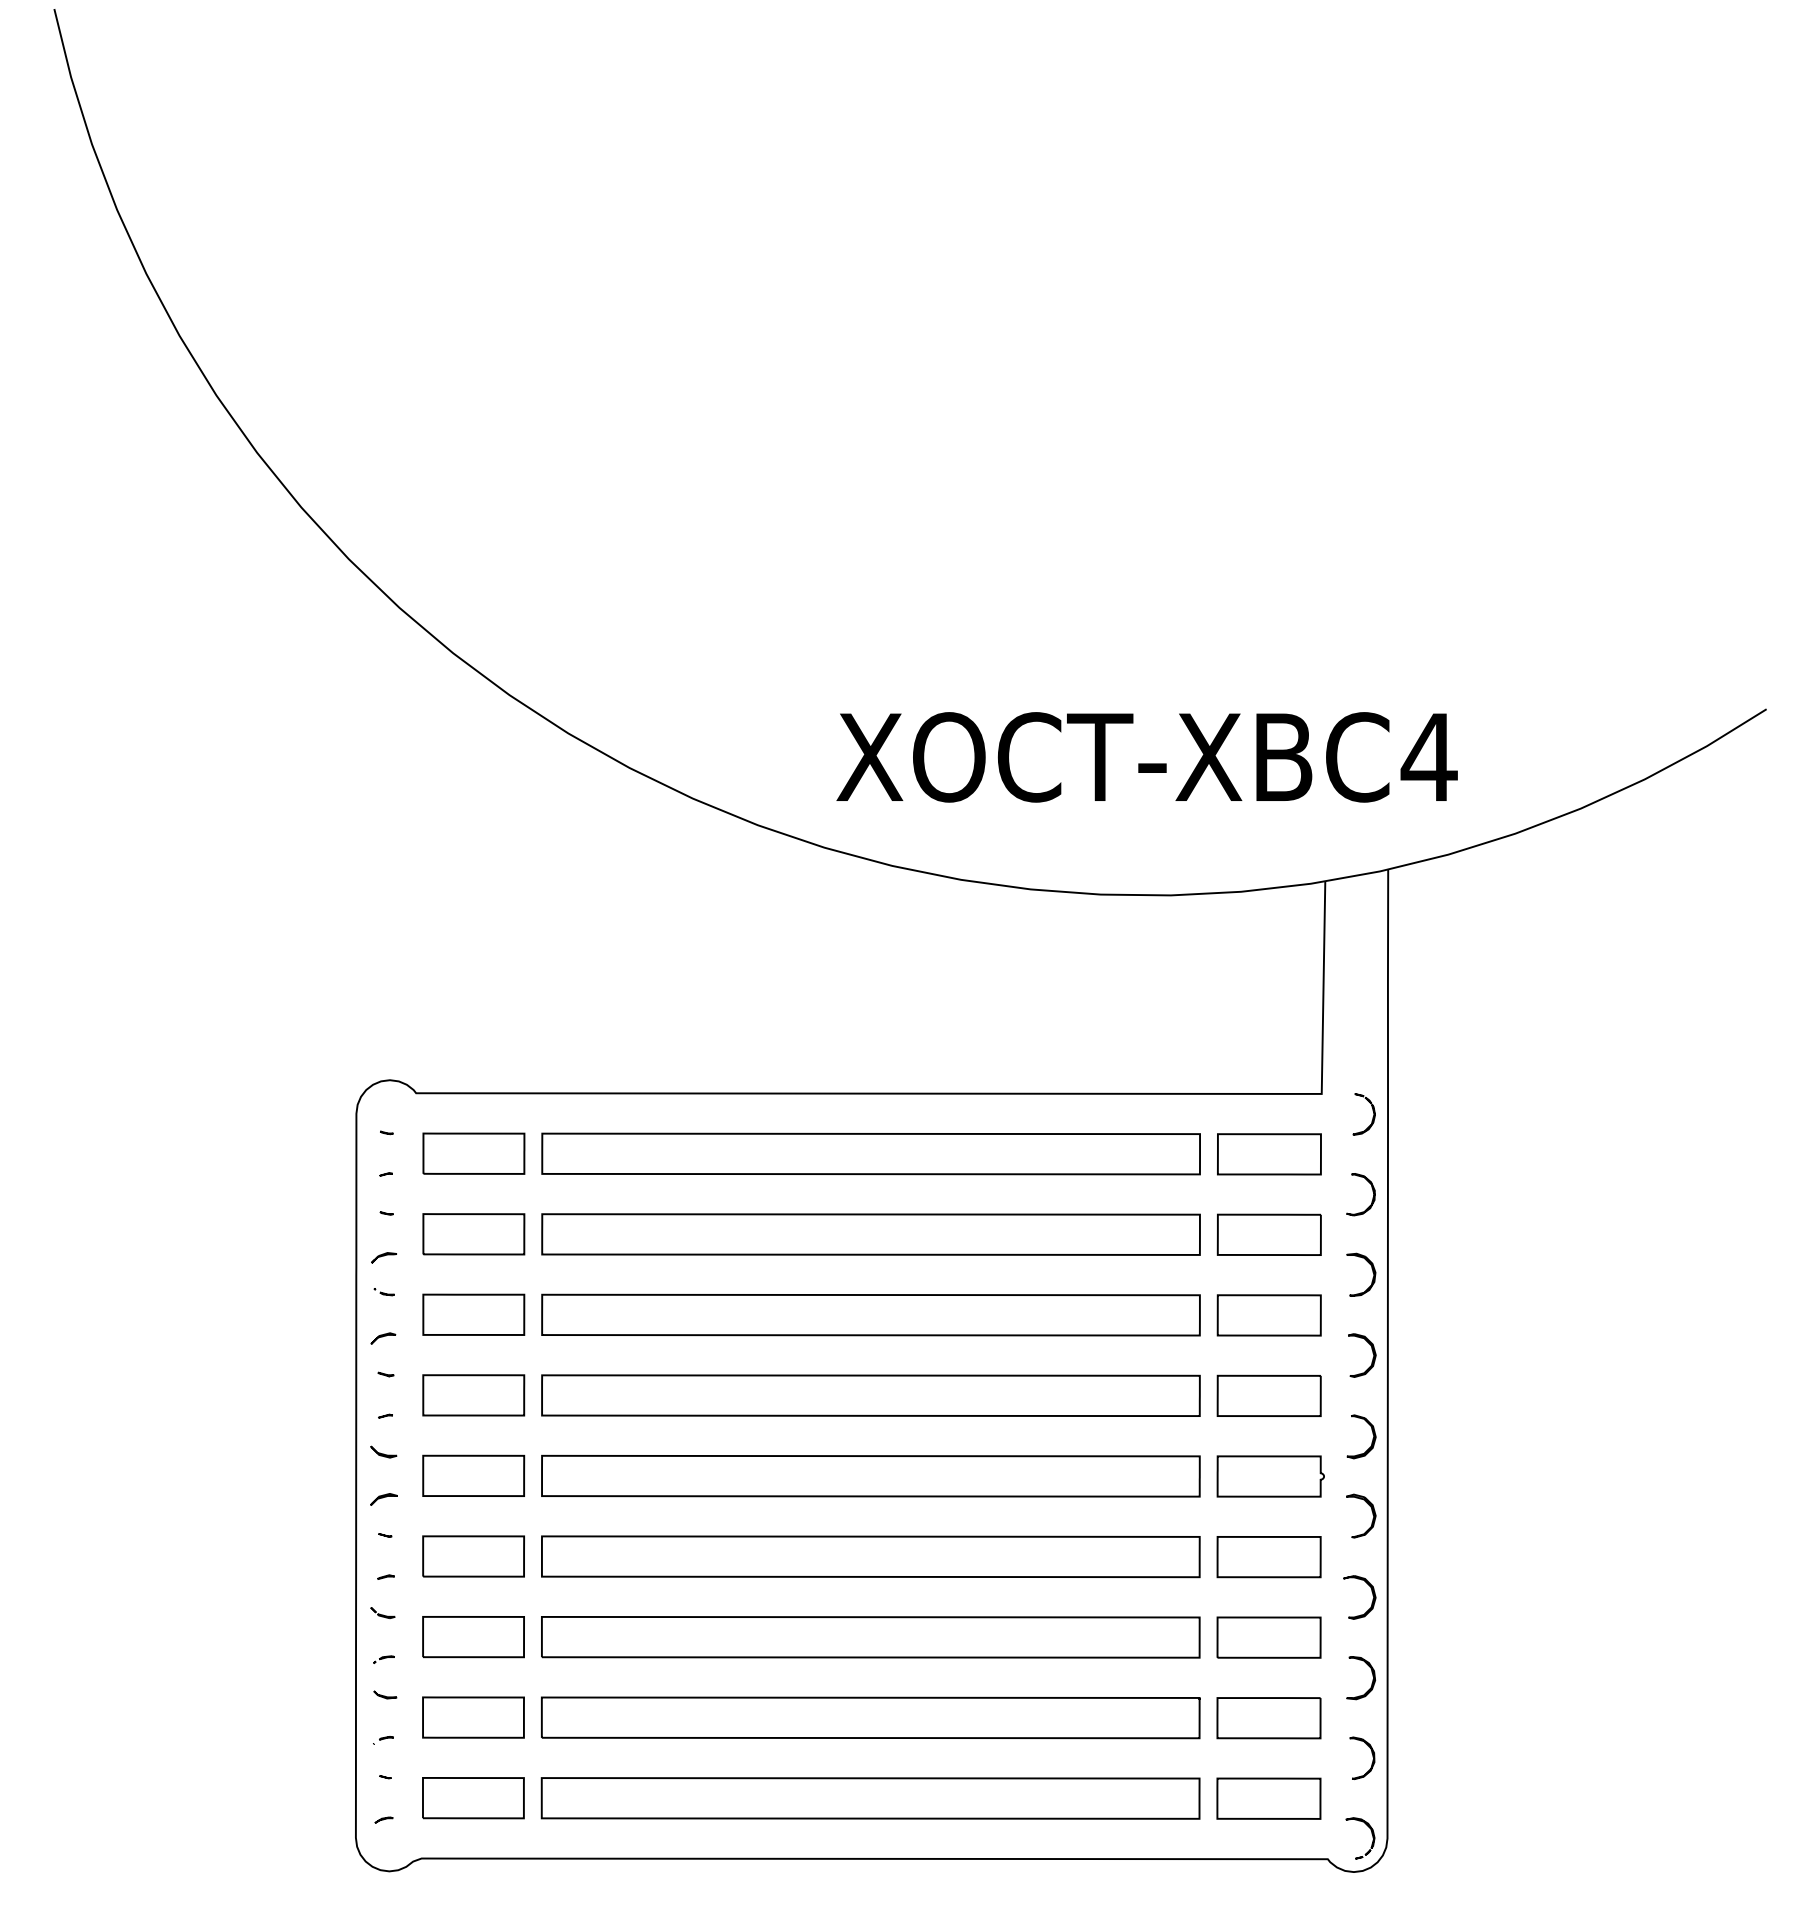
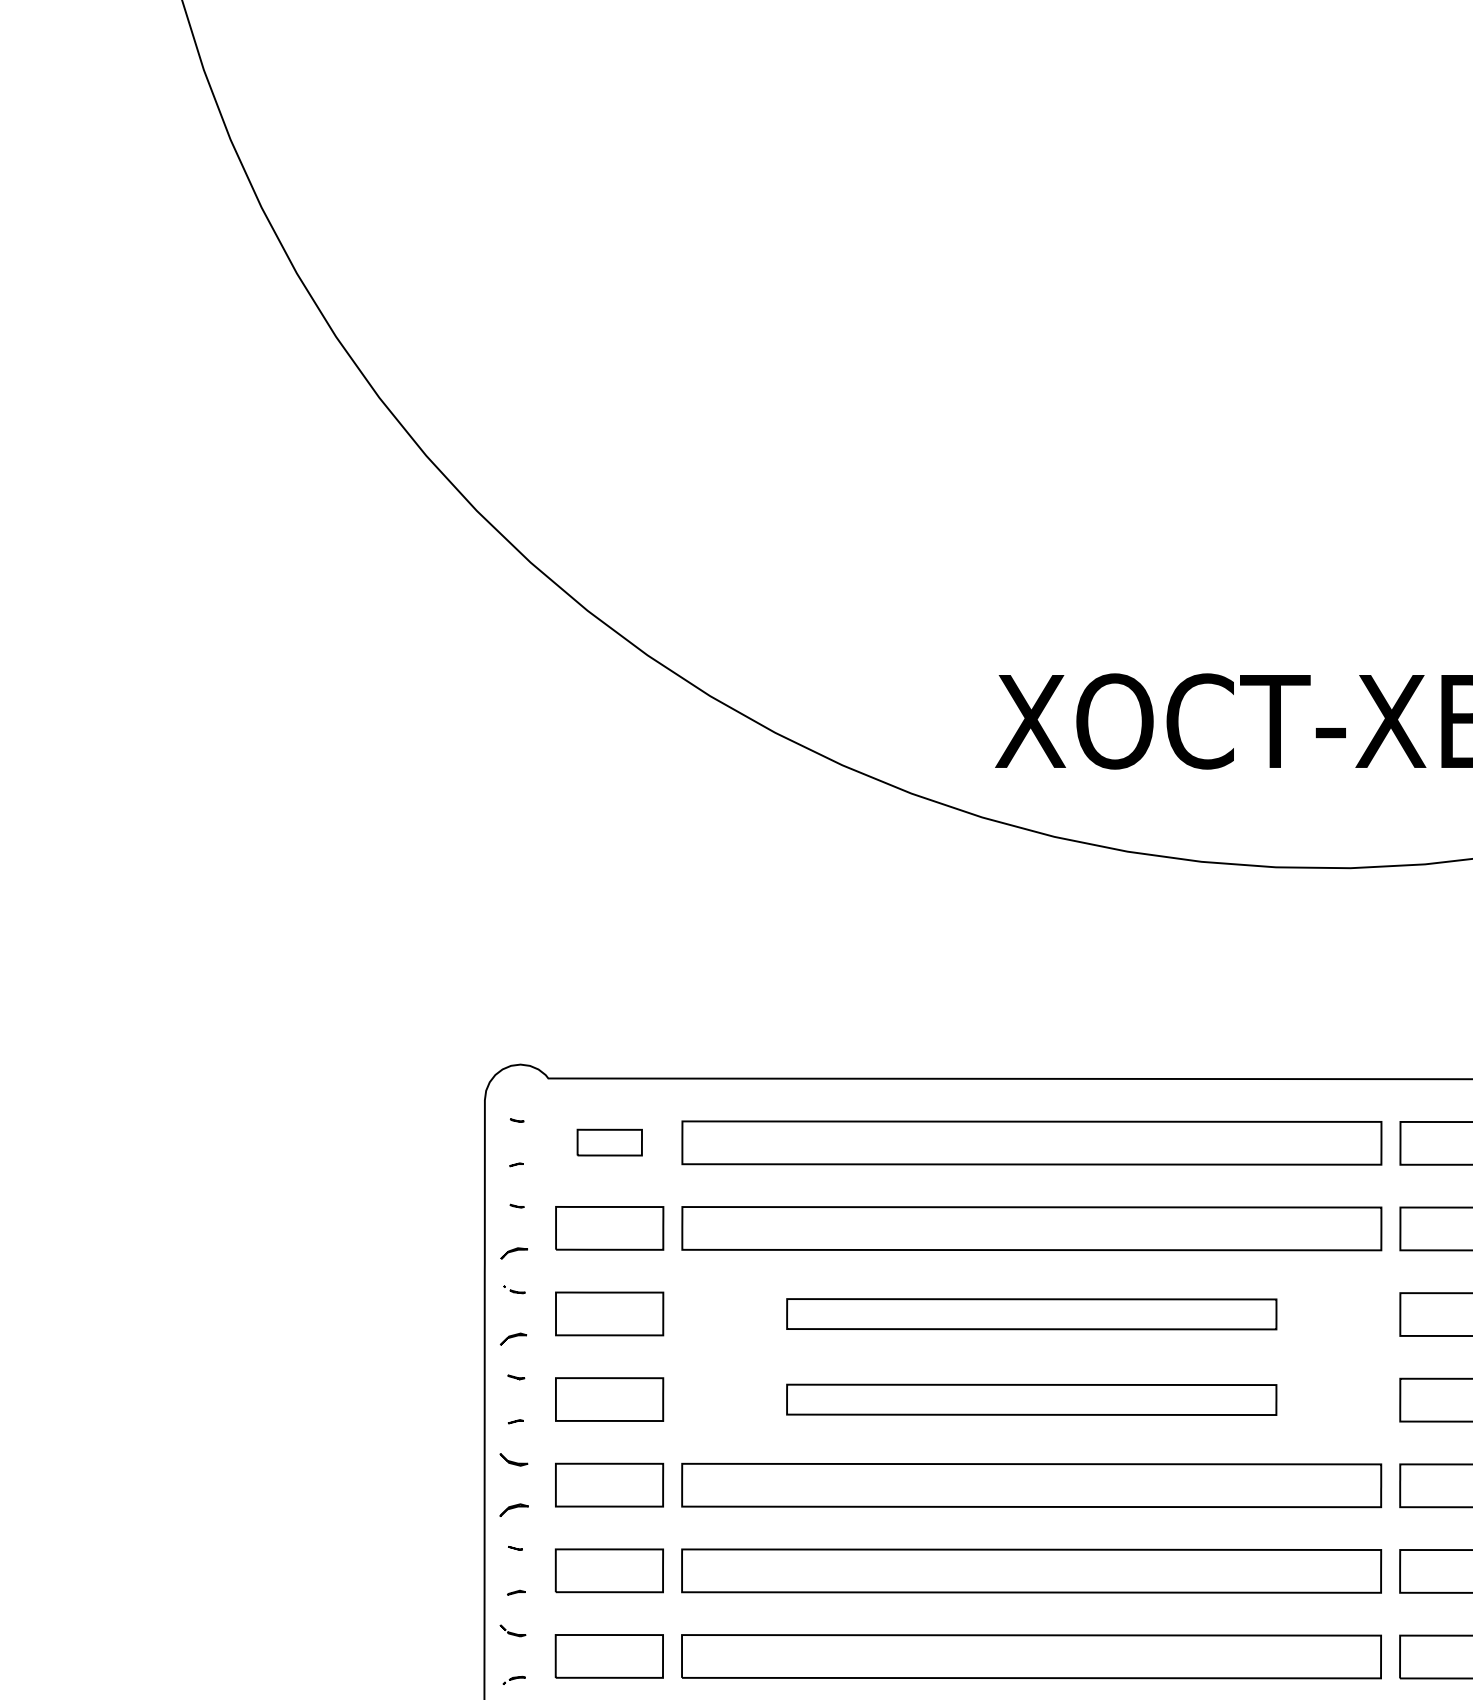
part: (473, 1153) -> (609, 1142), size x0.6
part: (870, 1314) -> (1031, 1313), size x0.7
part: (870, 1395) -> (1031, 1399), size x0.7

